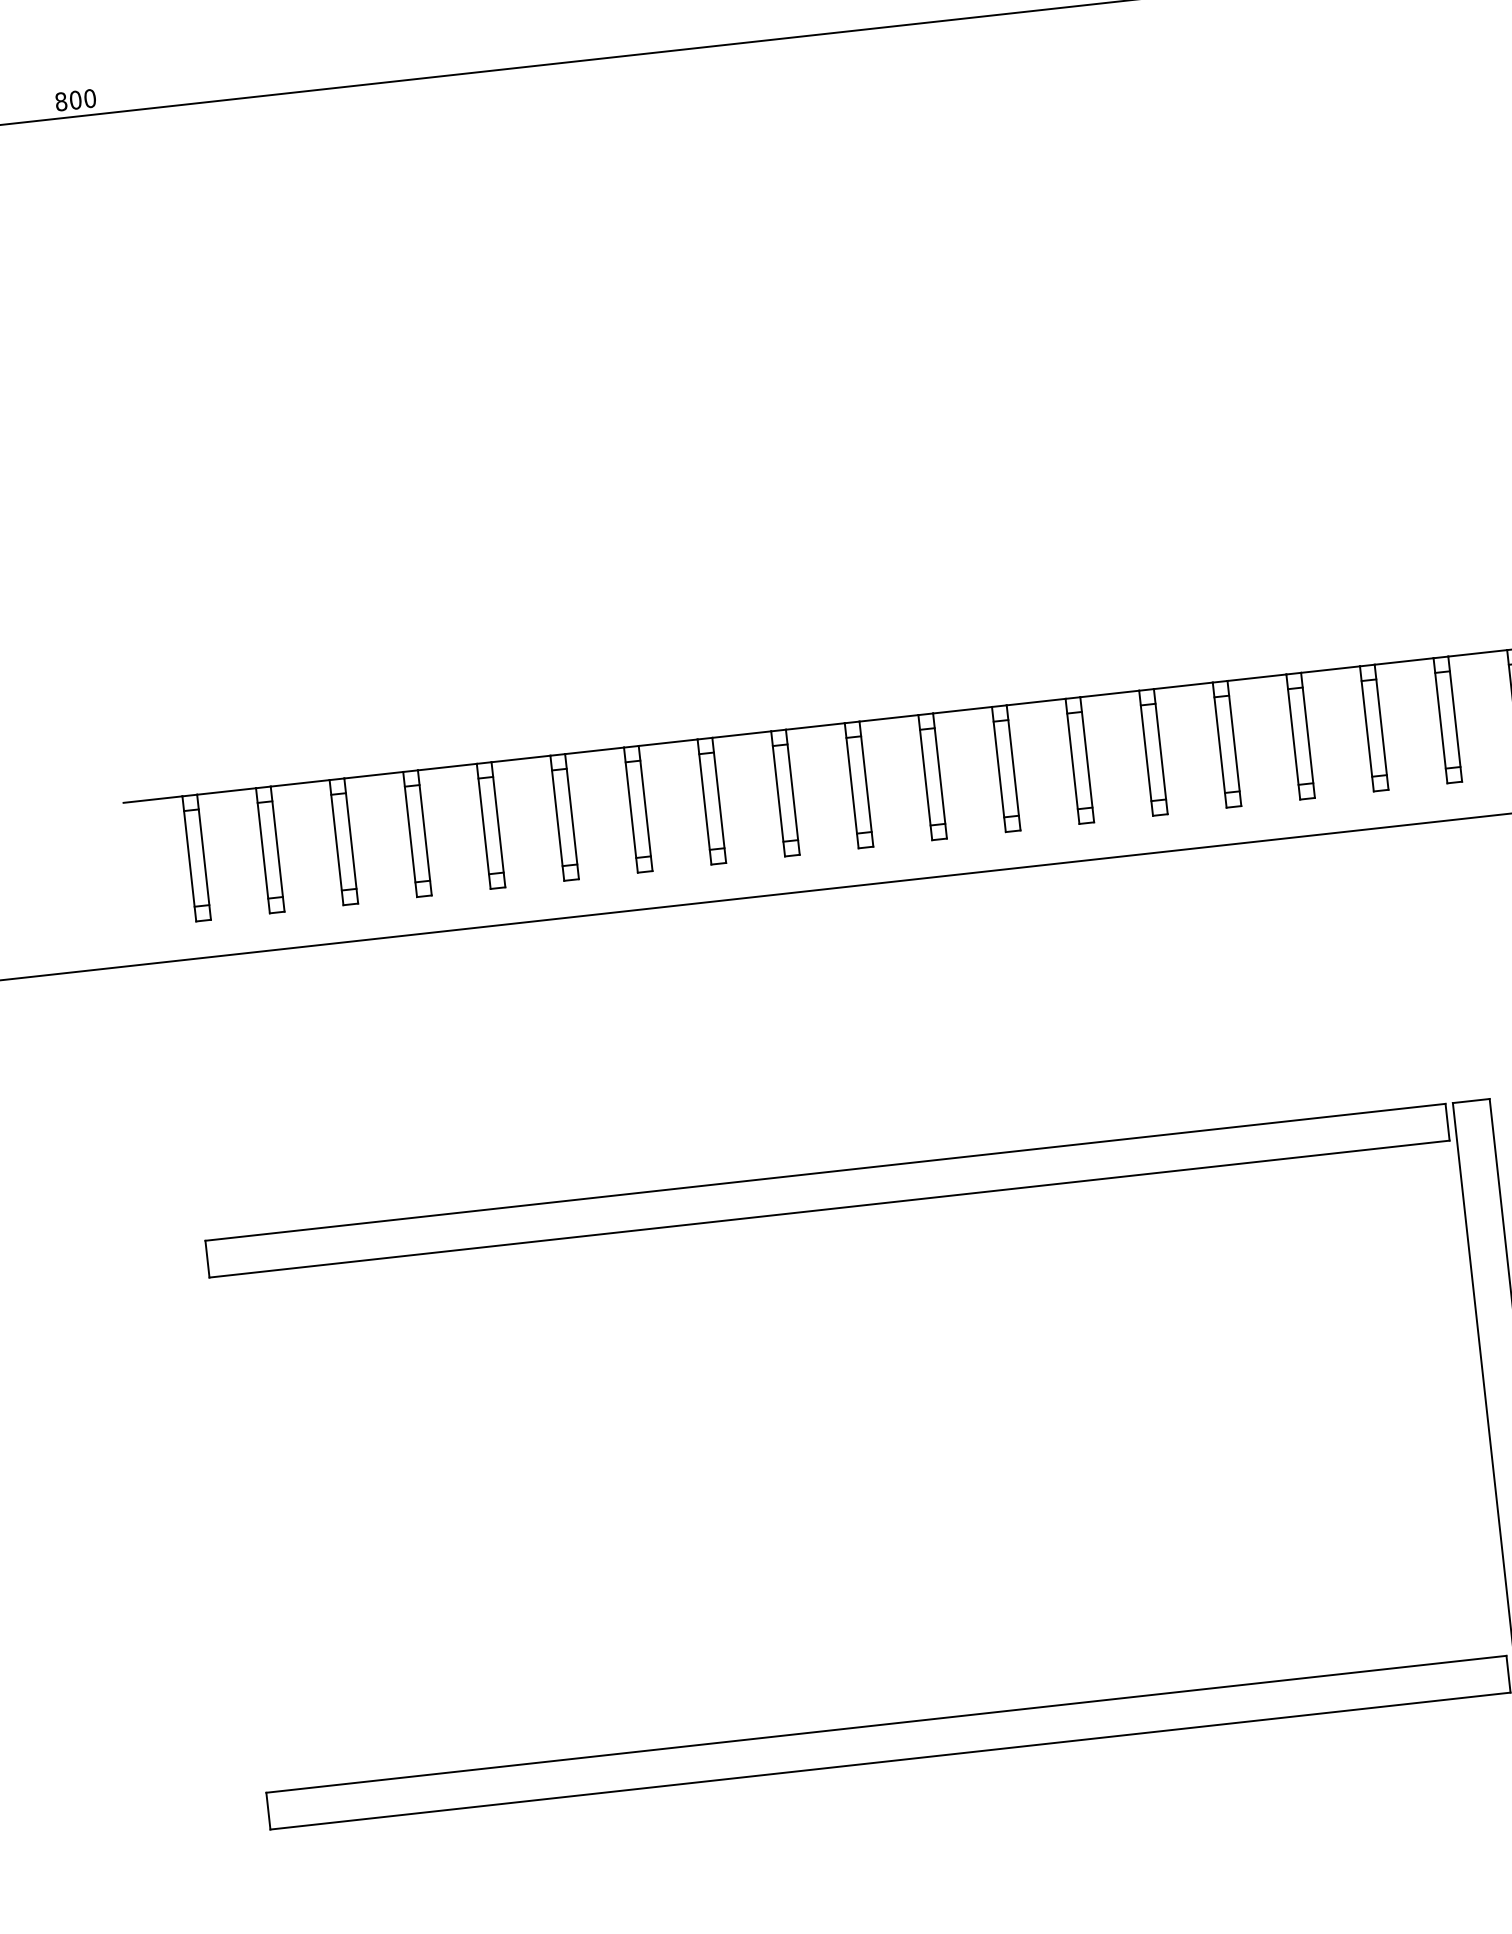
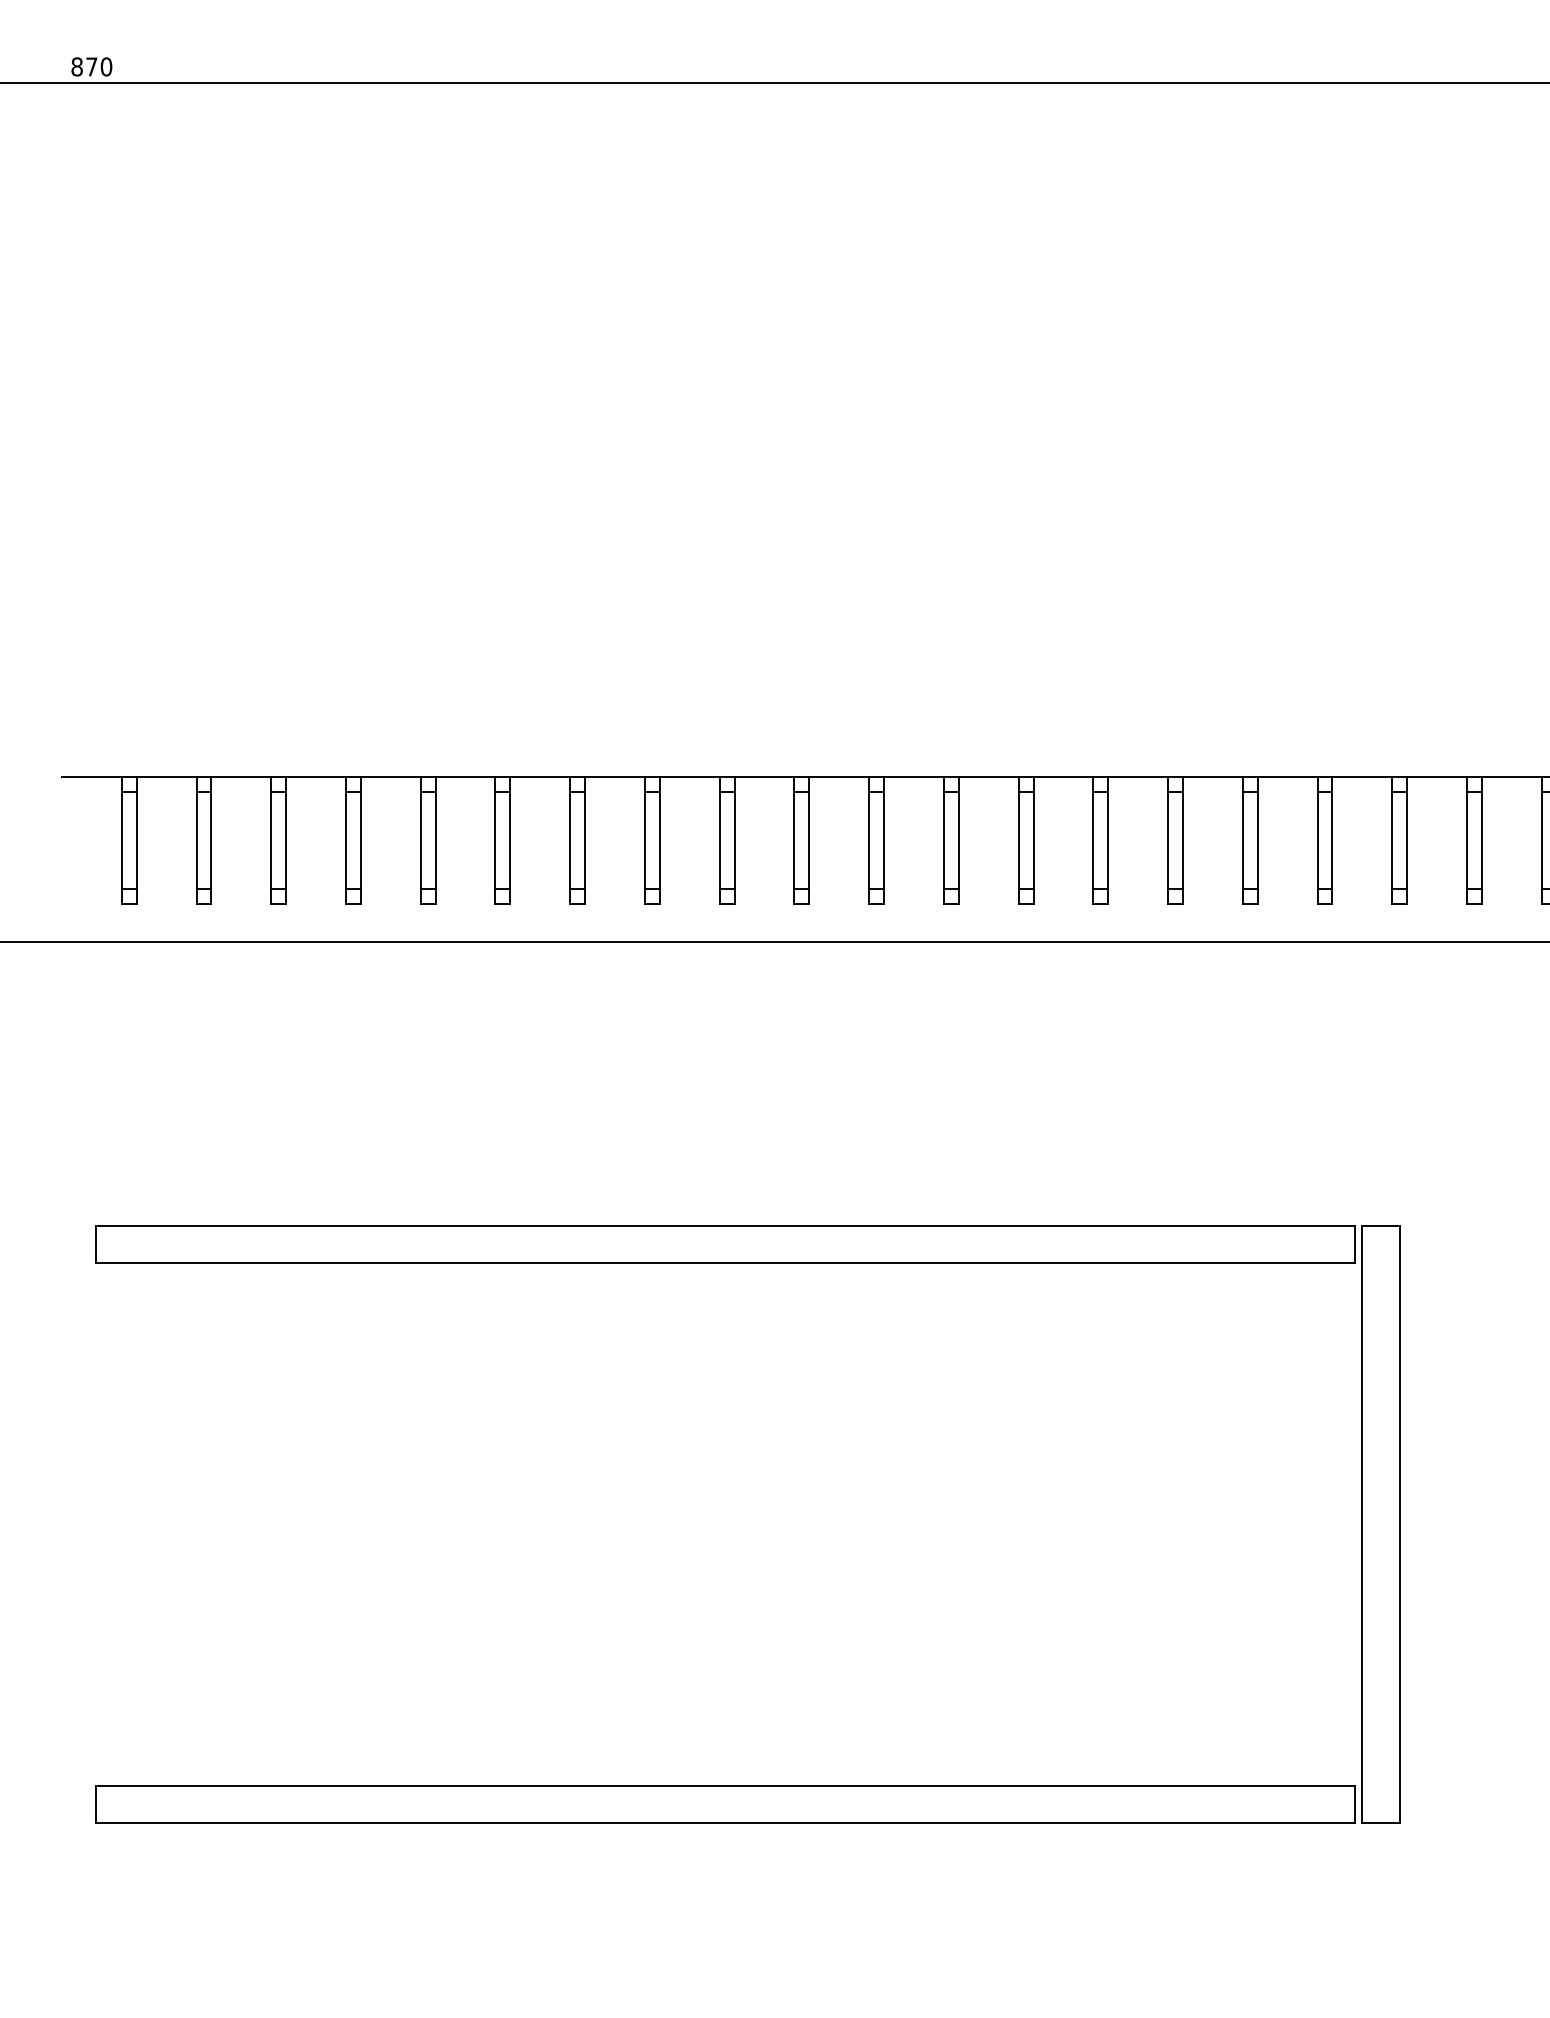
text: (75, 99) -> (91, 66), 800 -> 870

